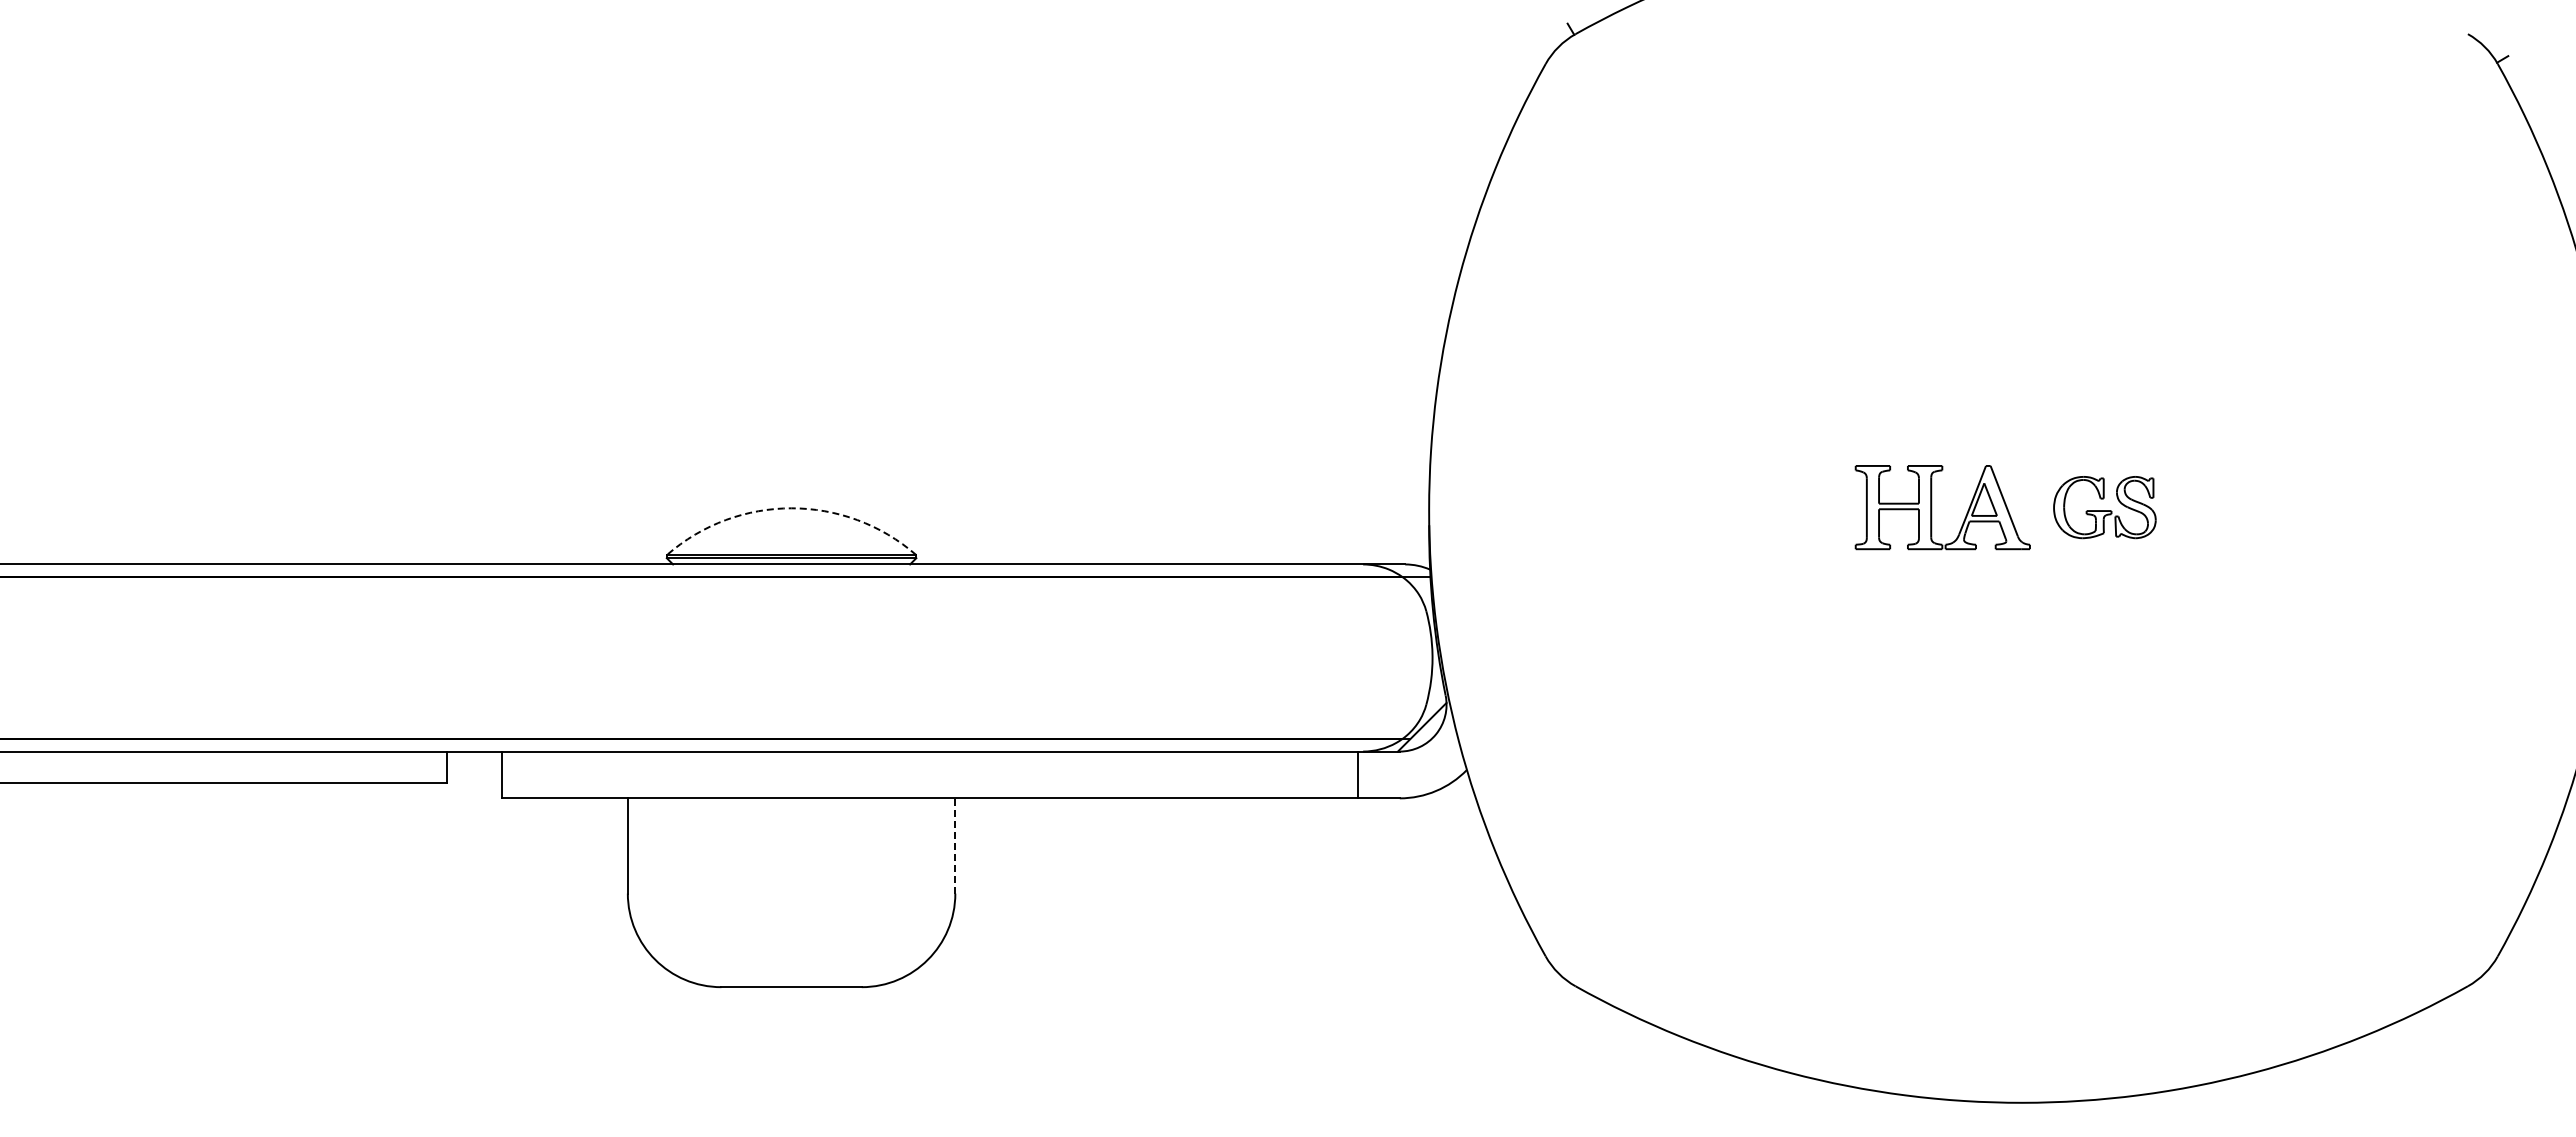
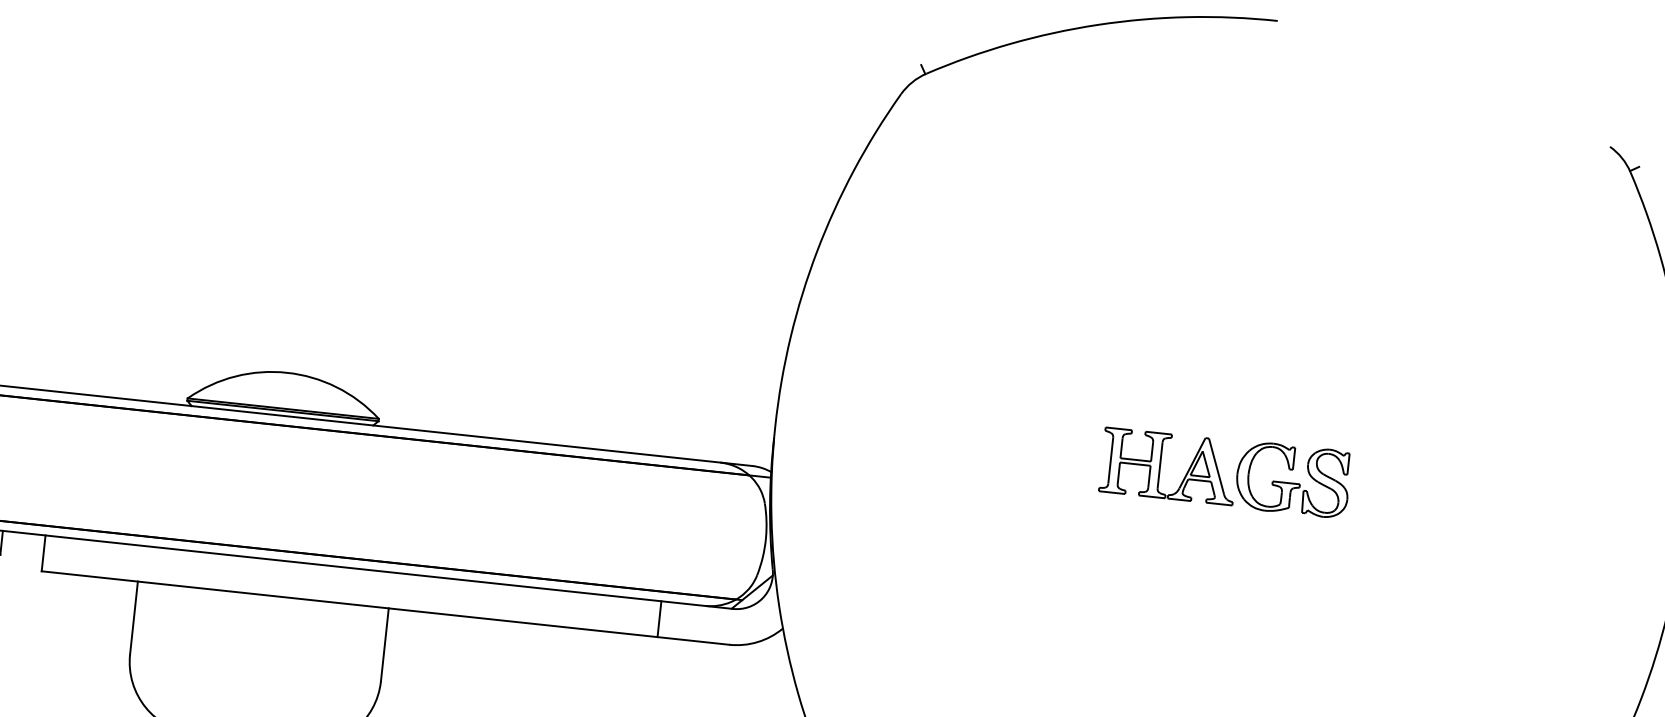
part: (2104, 507) -> (1292, 479), size x1.43
arc: (791, 508) -> (286, 372), dashed -> solid
line: (1358, 774) -> (659, 618), moved
line: (955, 845) -> (385, 644), dashed -> solid

